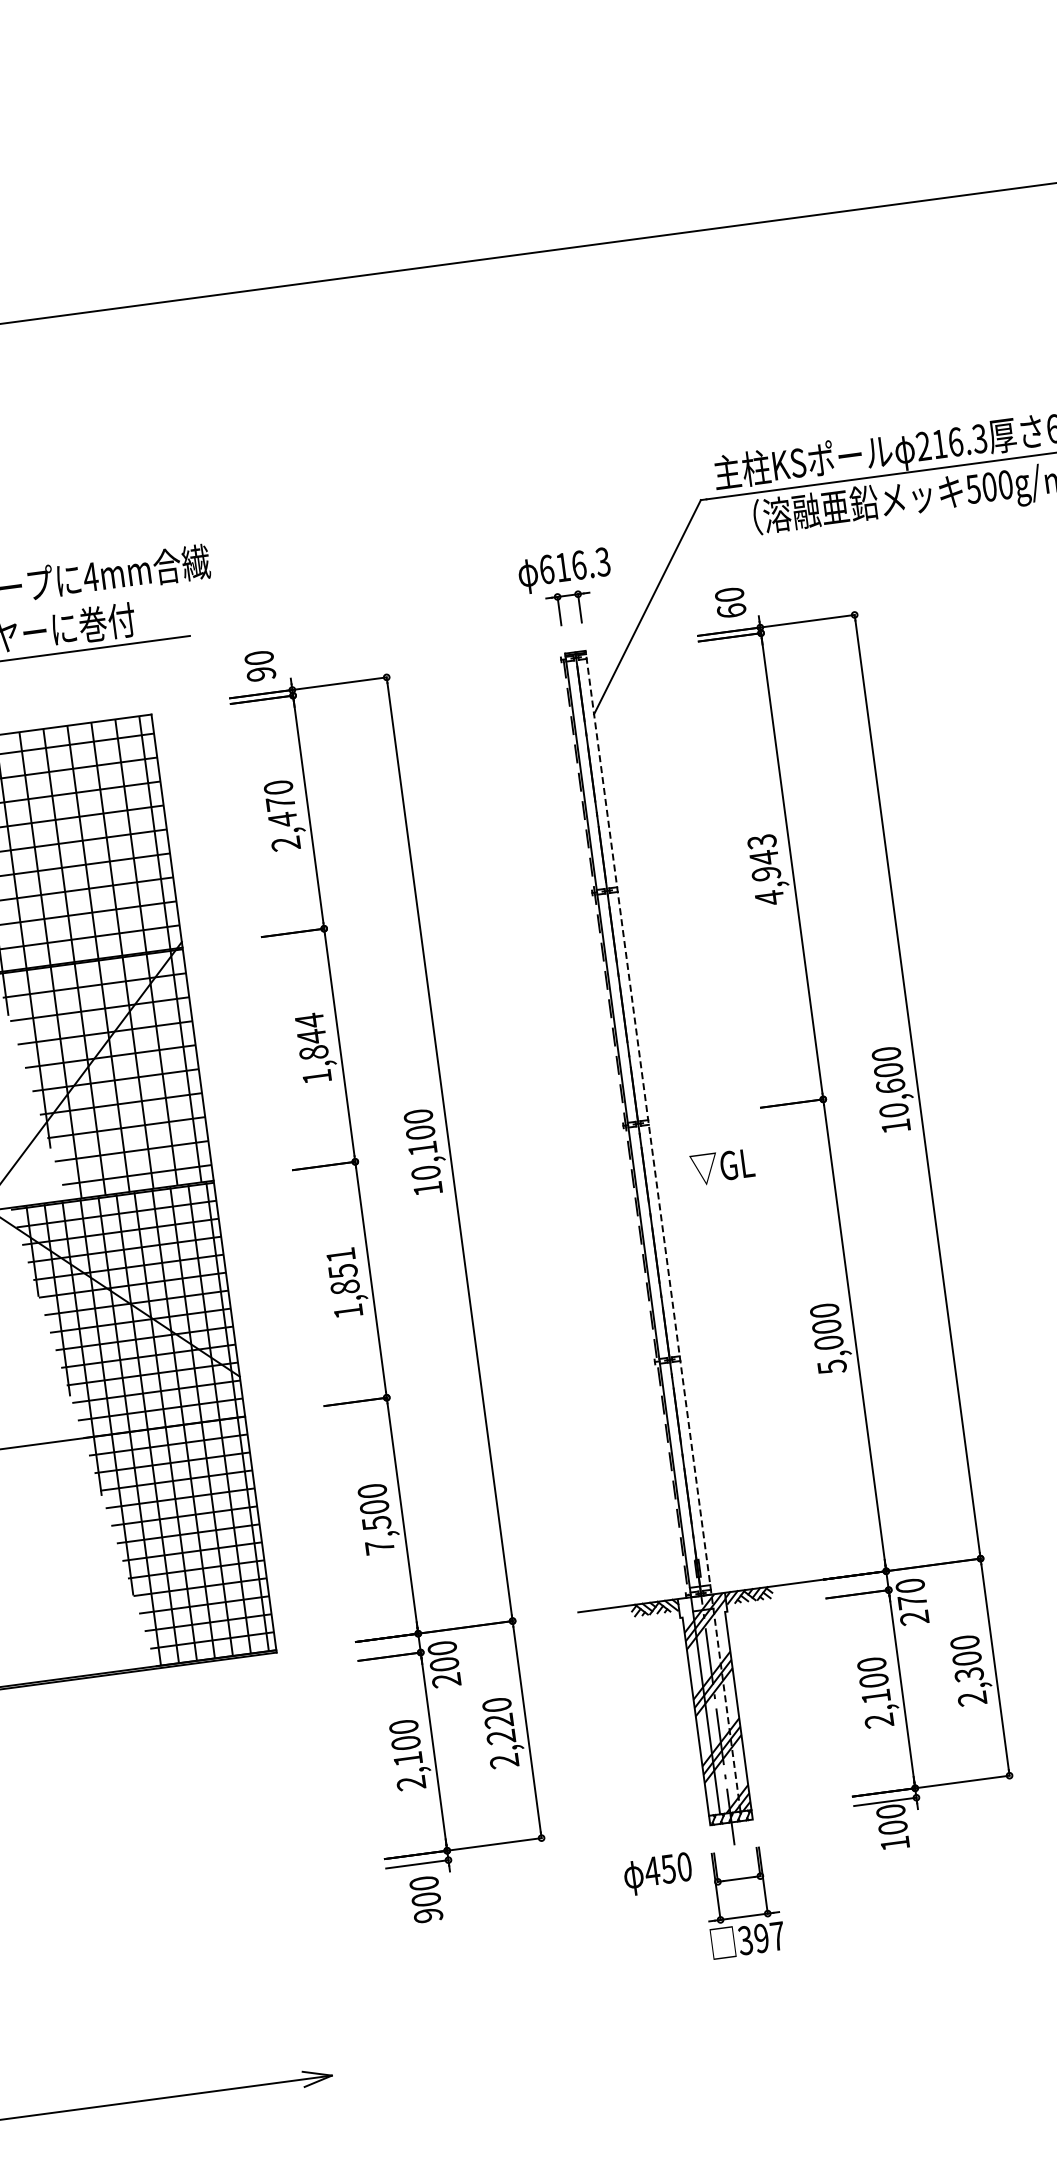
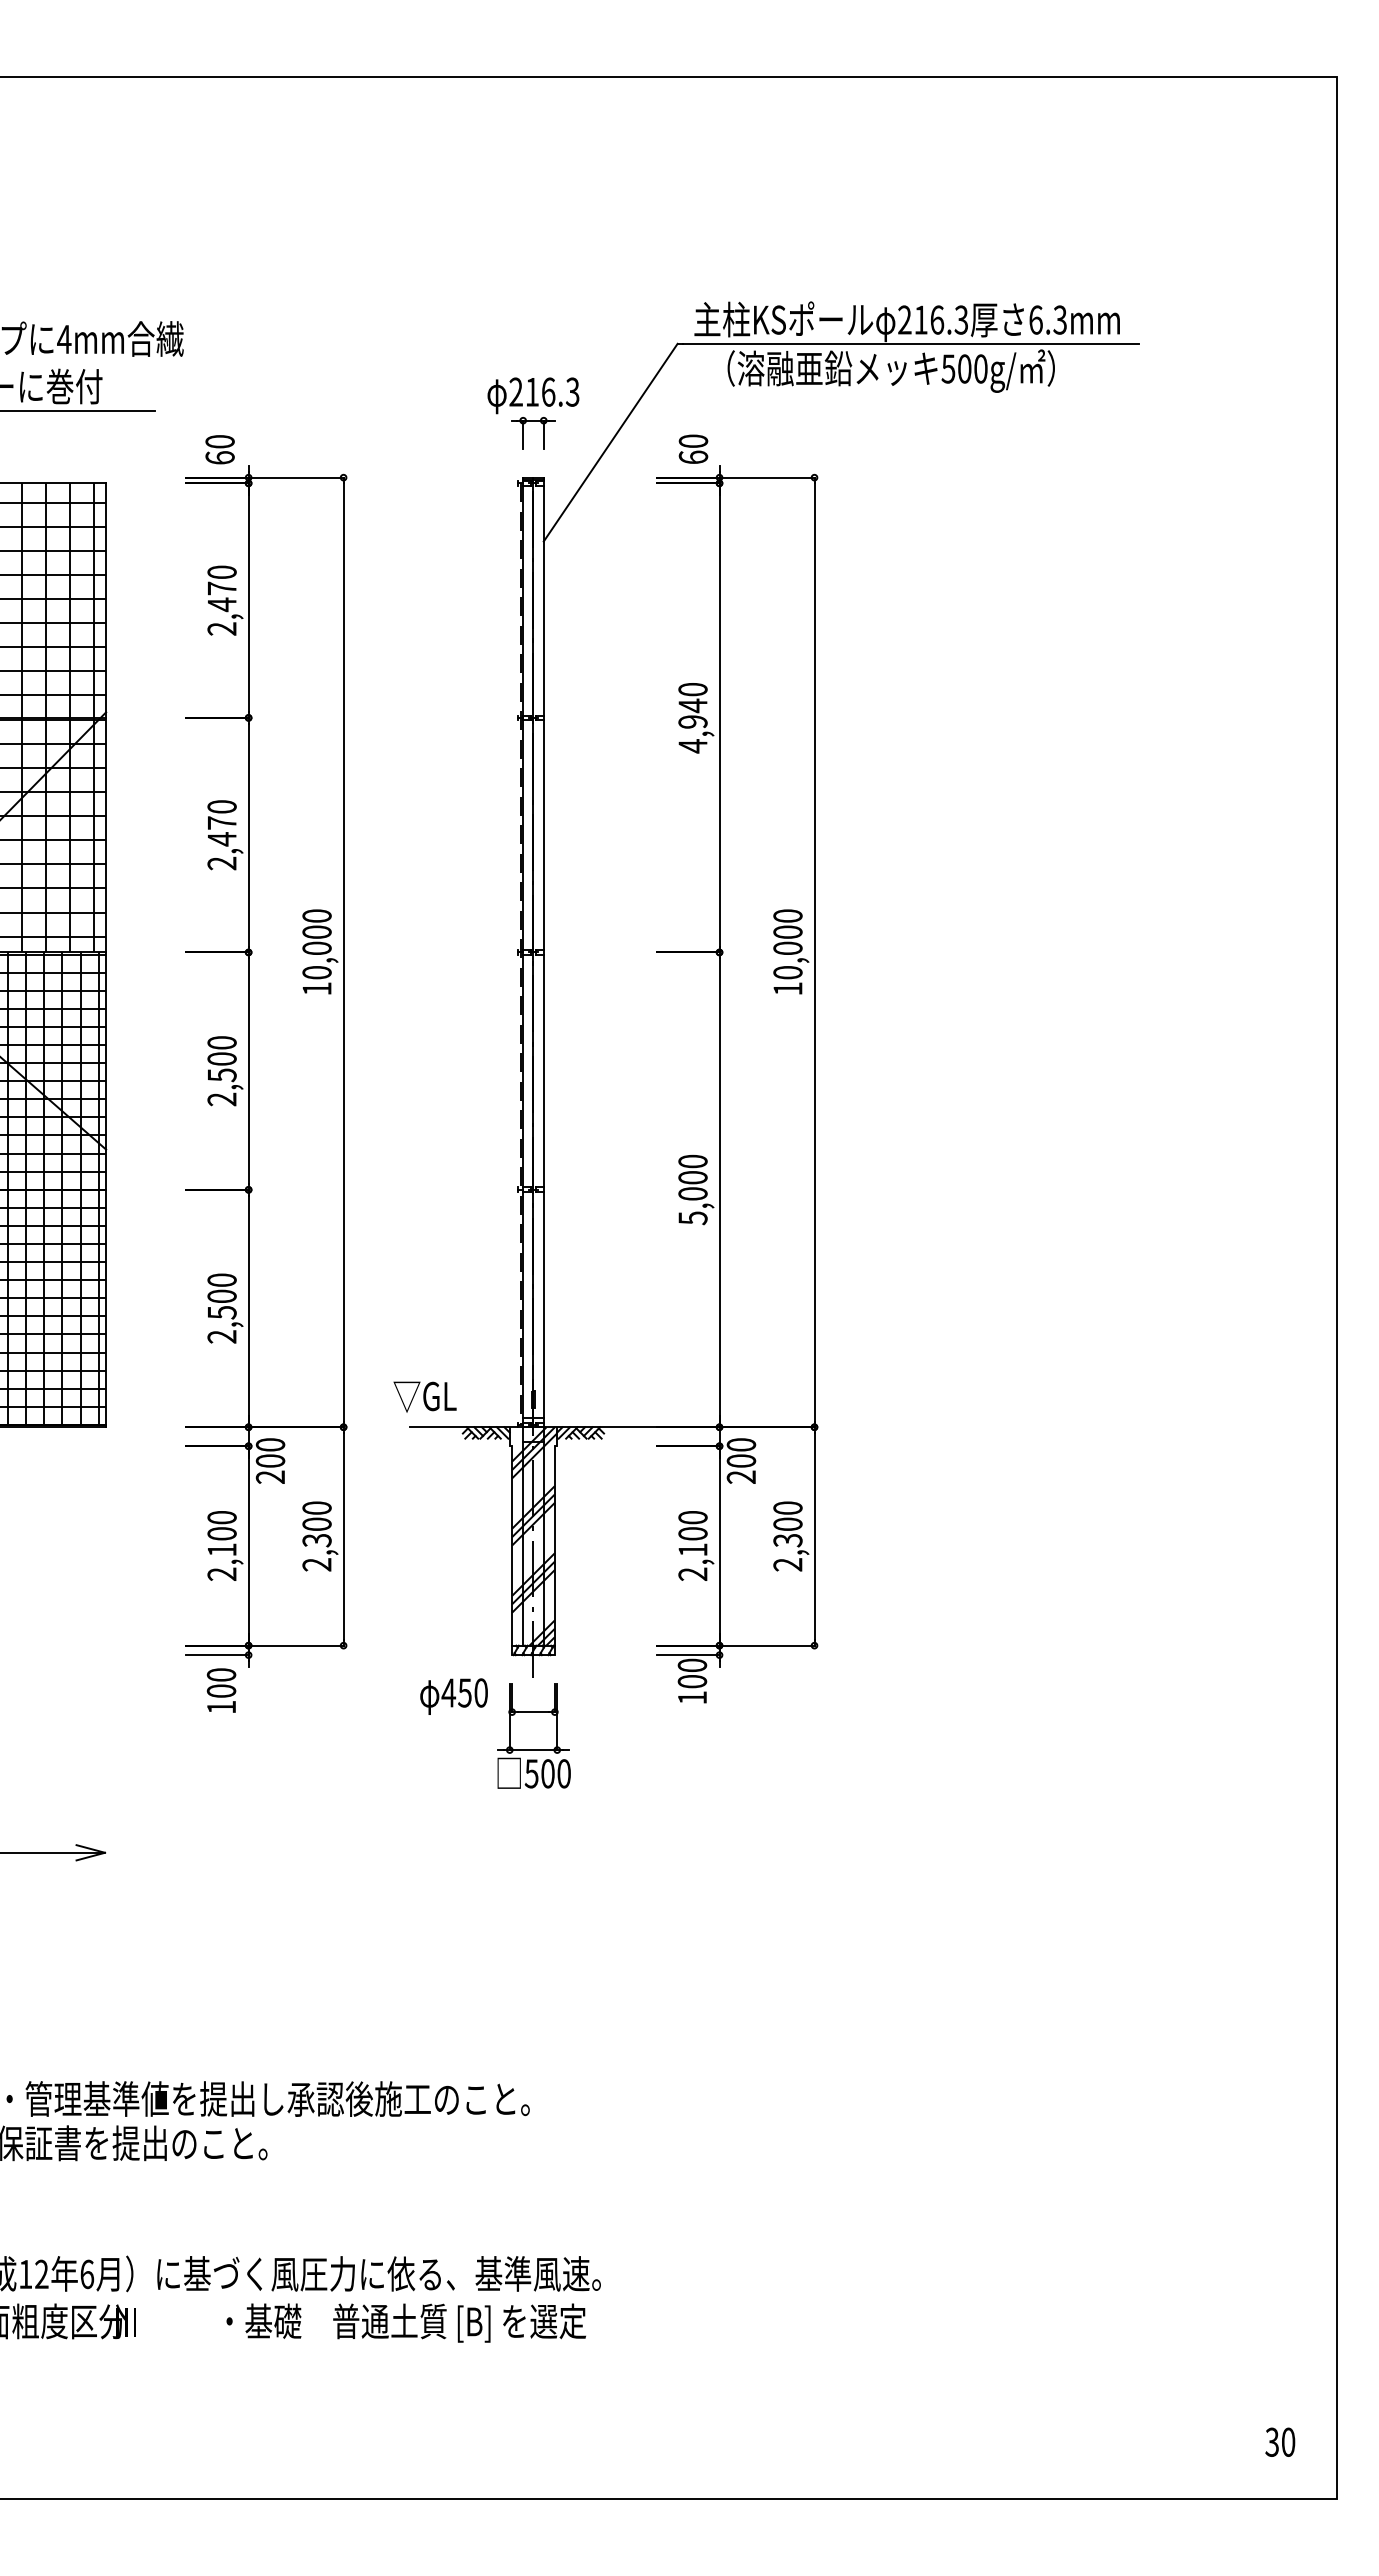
text: (547, 568) -> (516, 391), 616.3 -> 216.3
text: (260, 673) -> (219, 457), 90 -> 60
text: (761, 841) -> (692, 689), 4,943 -> 4,940
text: (312, 1048) -> (221, 834), 1,844 -> 2,470
text: (890, 1085) -> (787, 947), 10,600 -> 10,000
text: (422, 1147) -> (316, 947), 10,100 -> 10,000
text: (721, 1166) -> (424, 1396), moved
line: (662, 1231) -> (543, 1061), dashed -> solid
text: (344, 1283) -> (221, 1071), 1,851 -> 2,500
text: (379, 1547) -> (221, 1336), 7,500 -> 2,500
text: (912, 1601) -> (741, 1460), 270 -> 200
text: (499, 1729) -> (316, 1532), 2,220 -> 2,300
text: (428, 1915) -> (221, 1707), 900 -> 100
text: (761, 1938) -> (547, 1773), 397 -> 500

